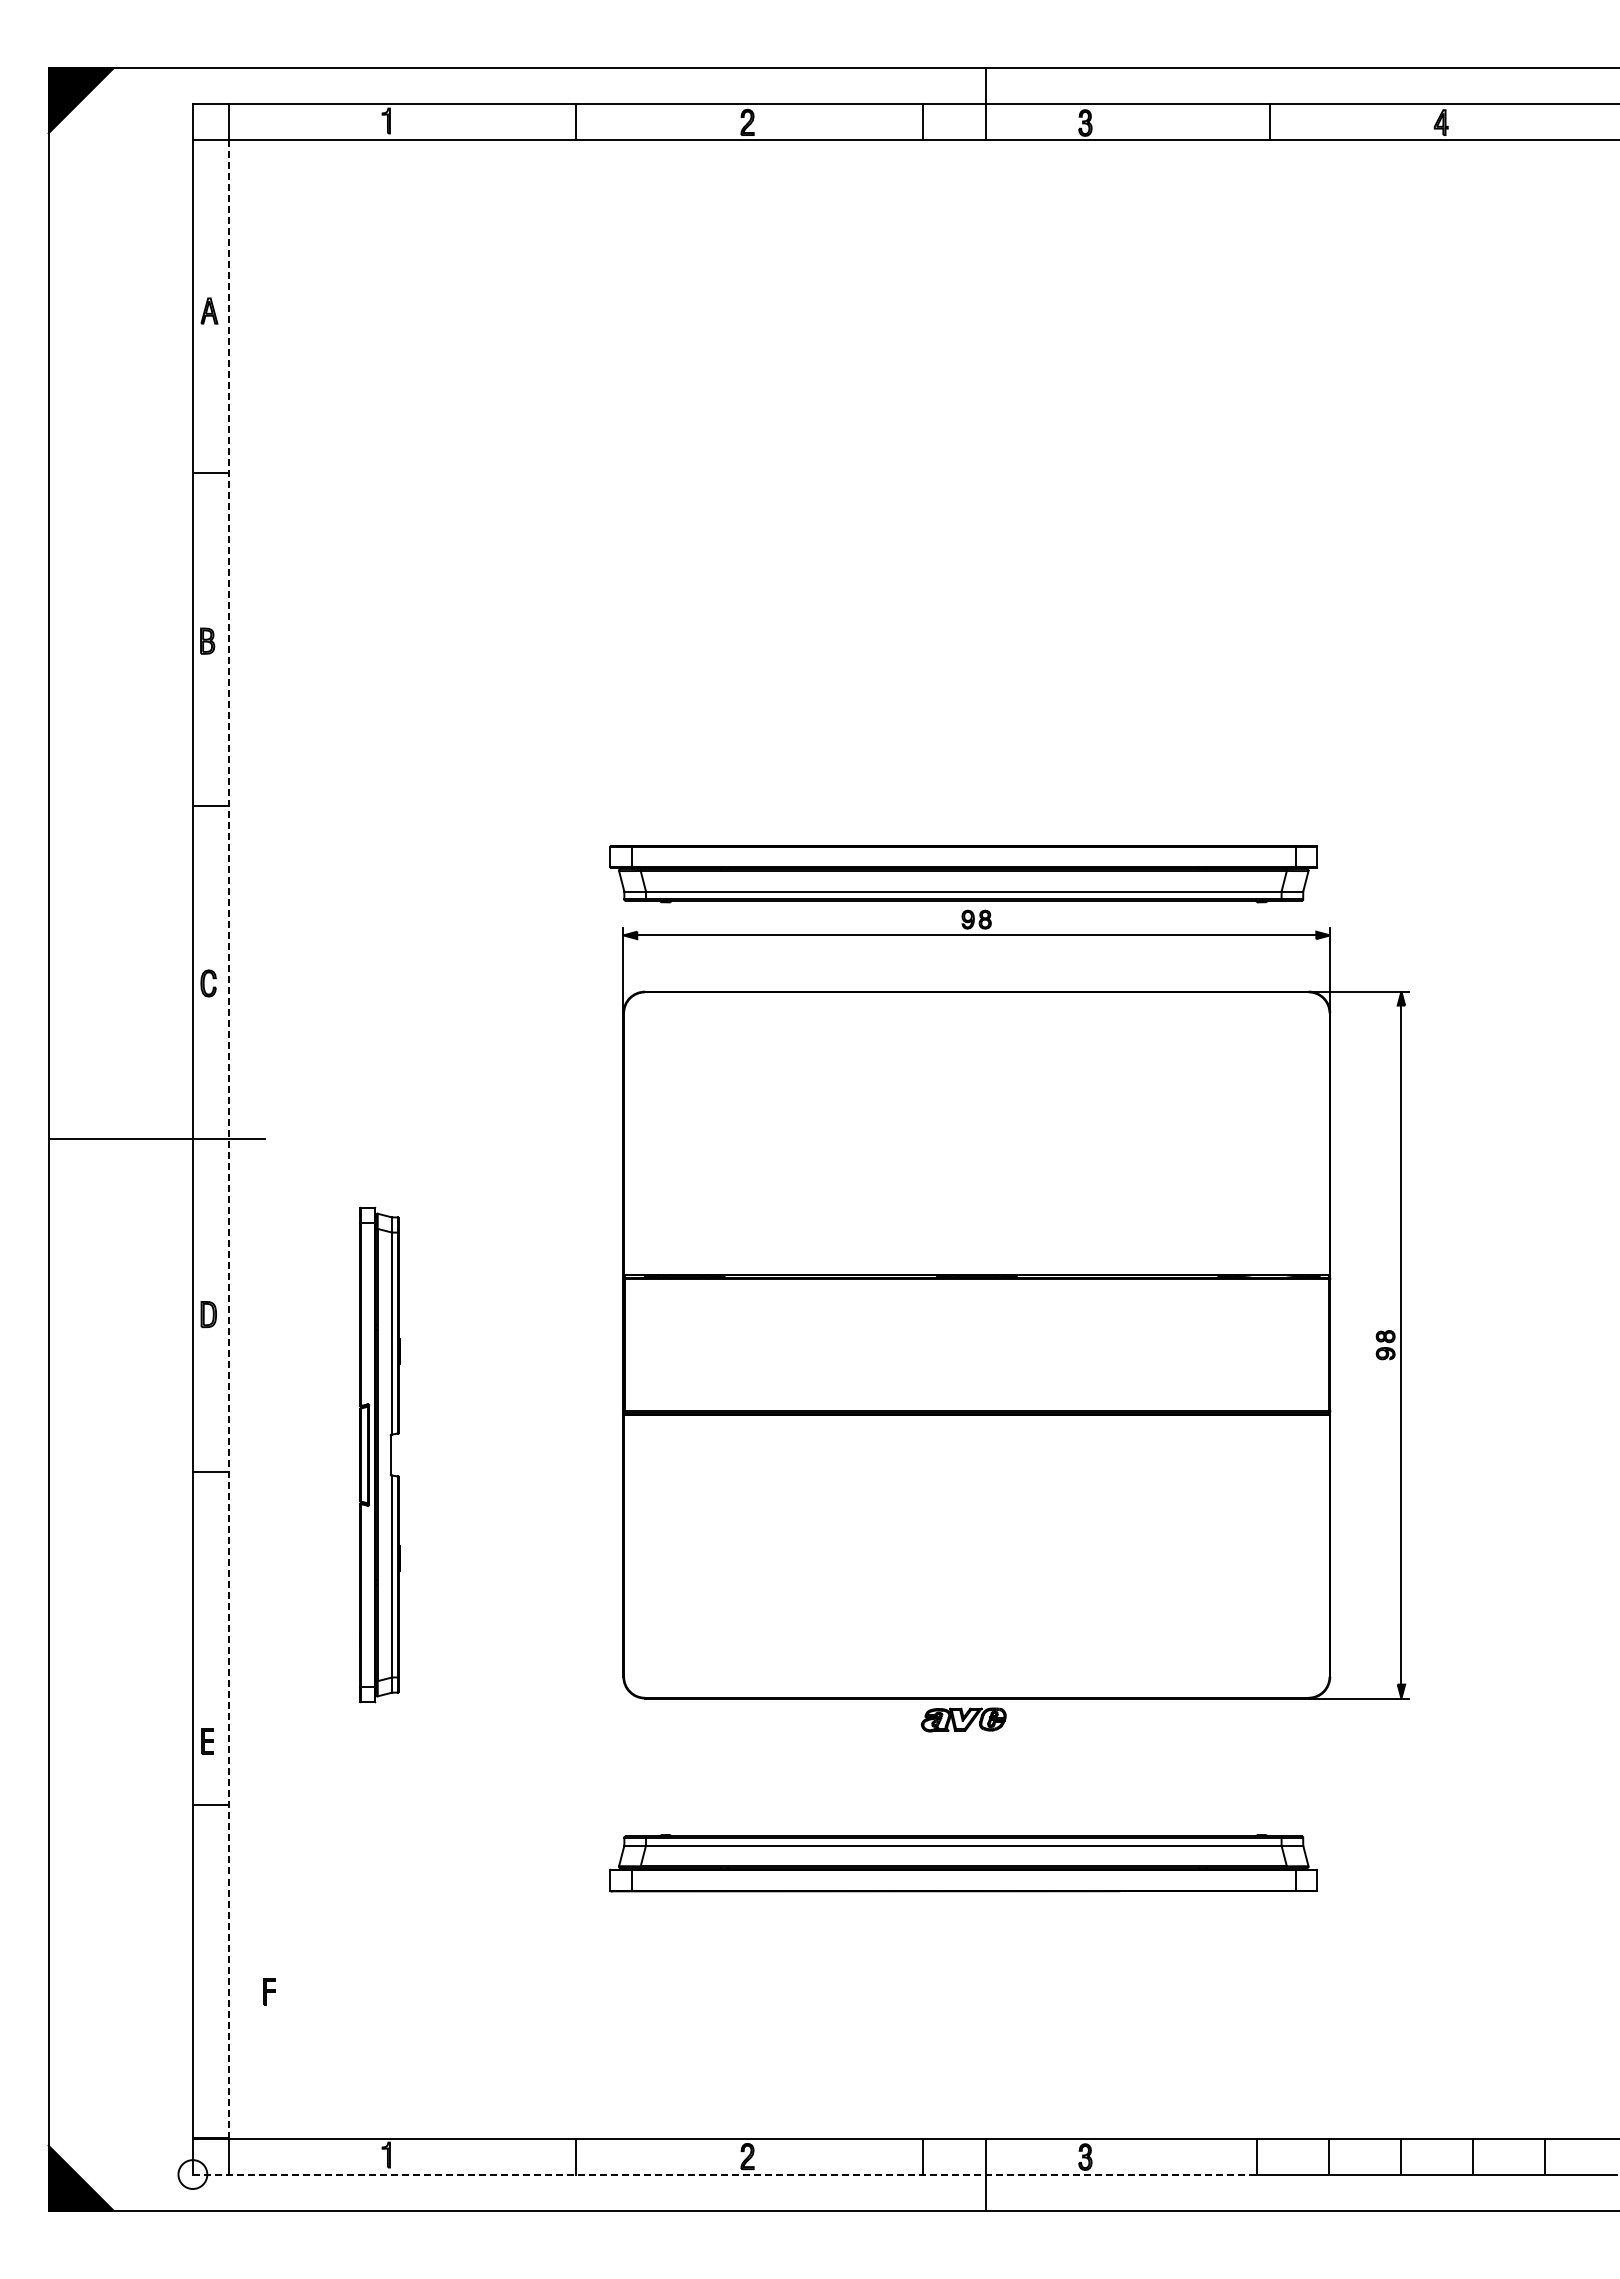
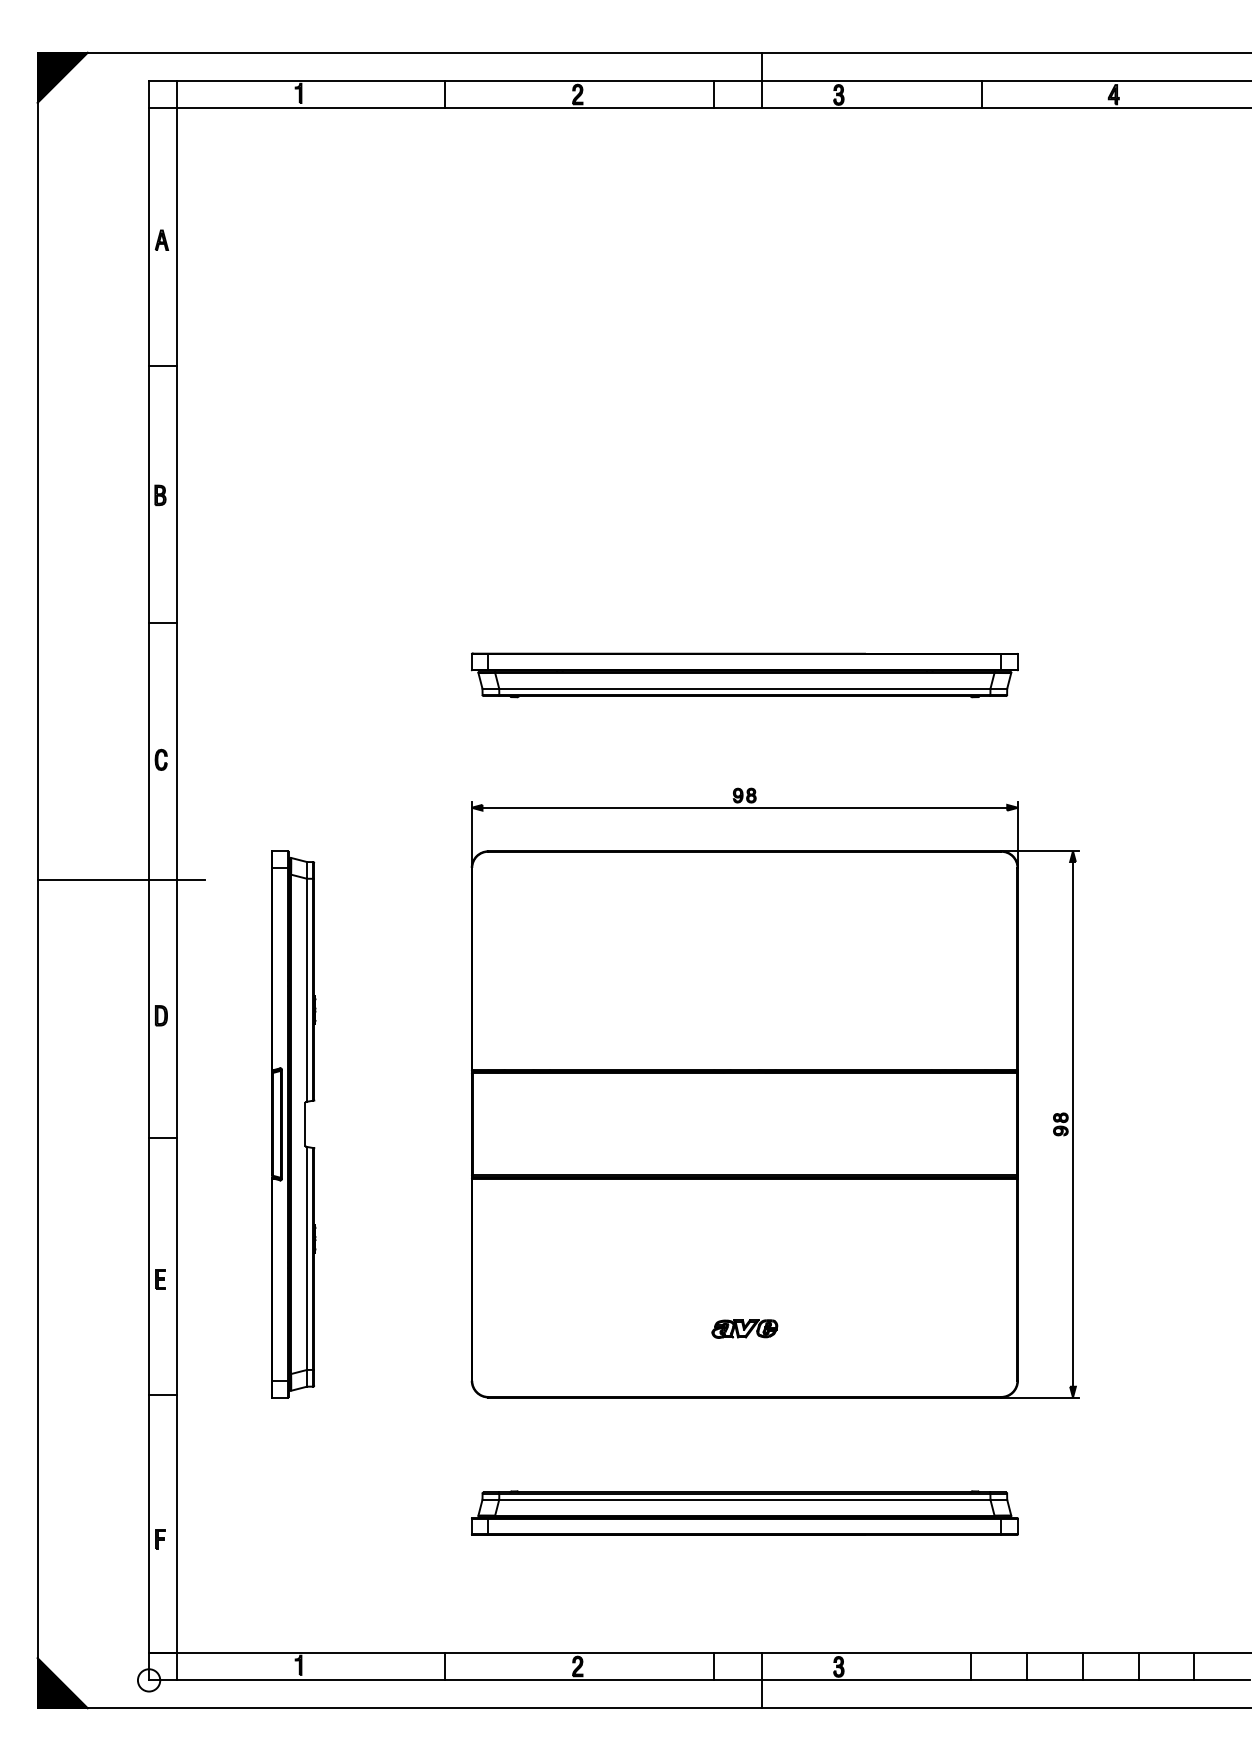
line: (228, 1139) -> (176, 880), dashed -> solid
part: (1015, 1304) -> (774, 1093), moved
part: (379, 1454) -> (293, 1123), size x1.43
part: (207, 1741) -> (160, 1279), moved
part: (963, 1863) -> (744, 1513), moved
part: (269, 1991) -> (160, 1538), moved
line: (724, 2174) -> (559, 1680), dashed -> solid

